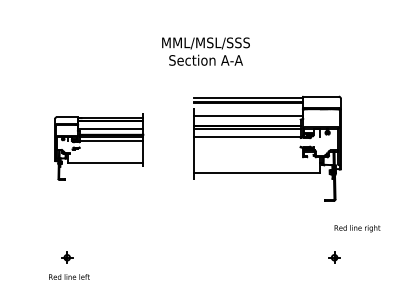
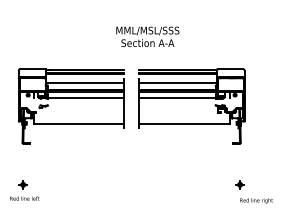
part: (98, 148) -> (70, 106), size x1.67
text: (357, 228) -> (256, 200), moved
part: (69, 265) -> (24, 190), moved

